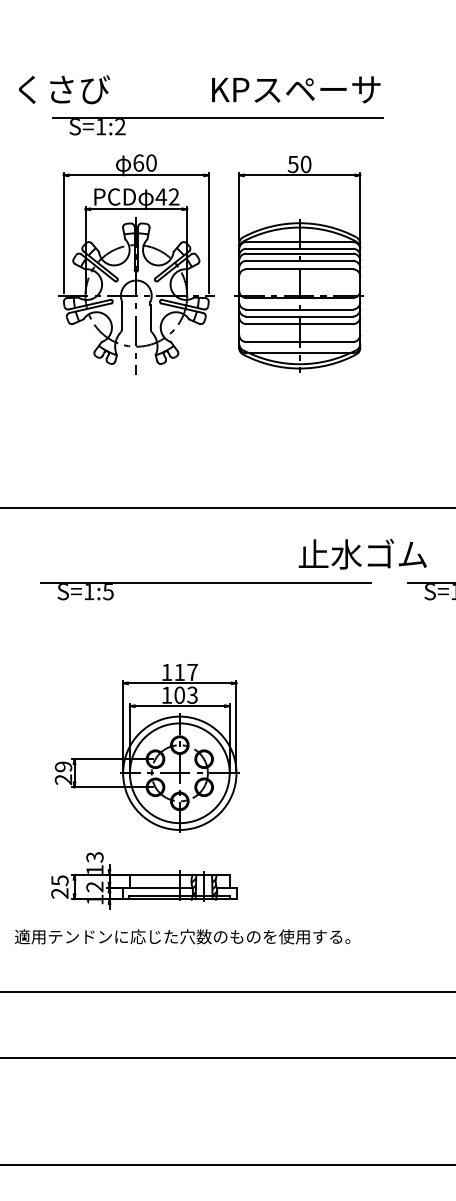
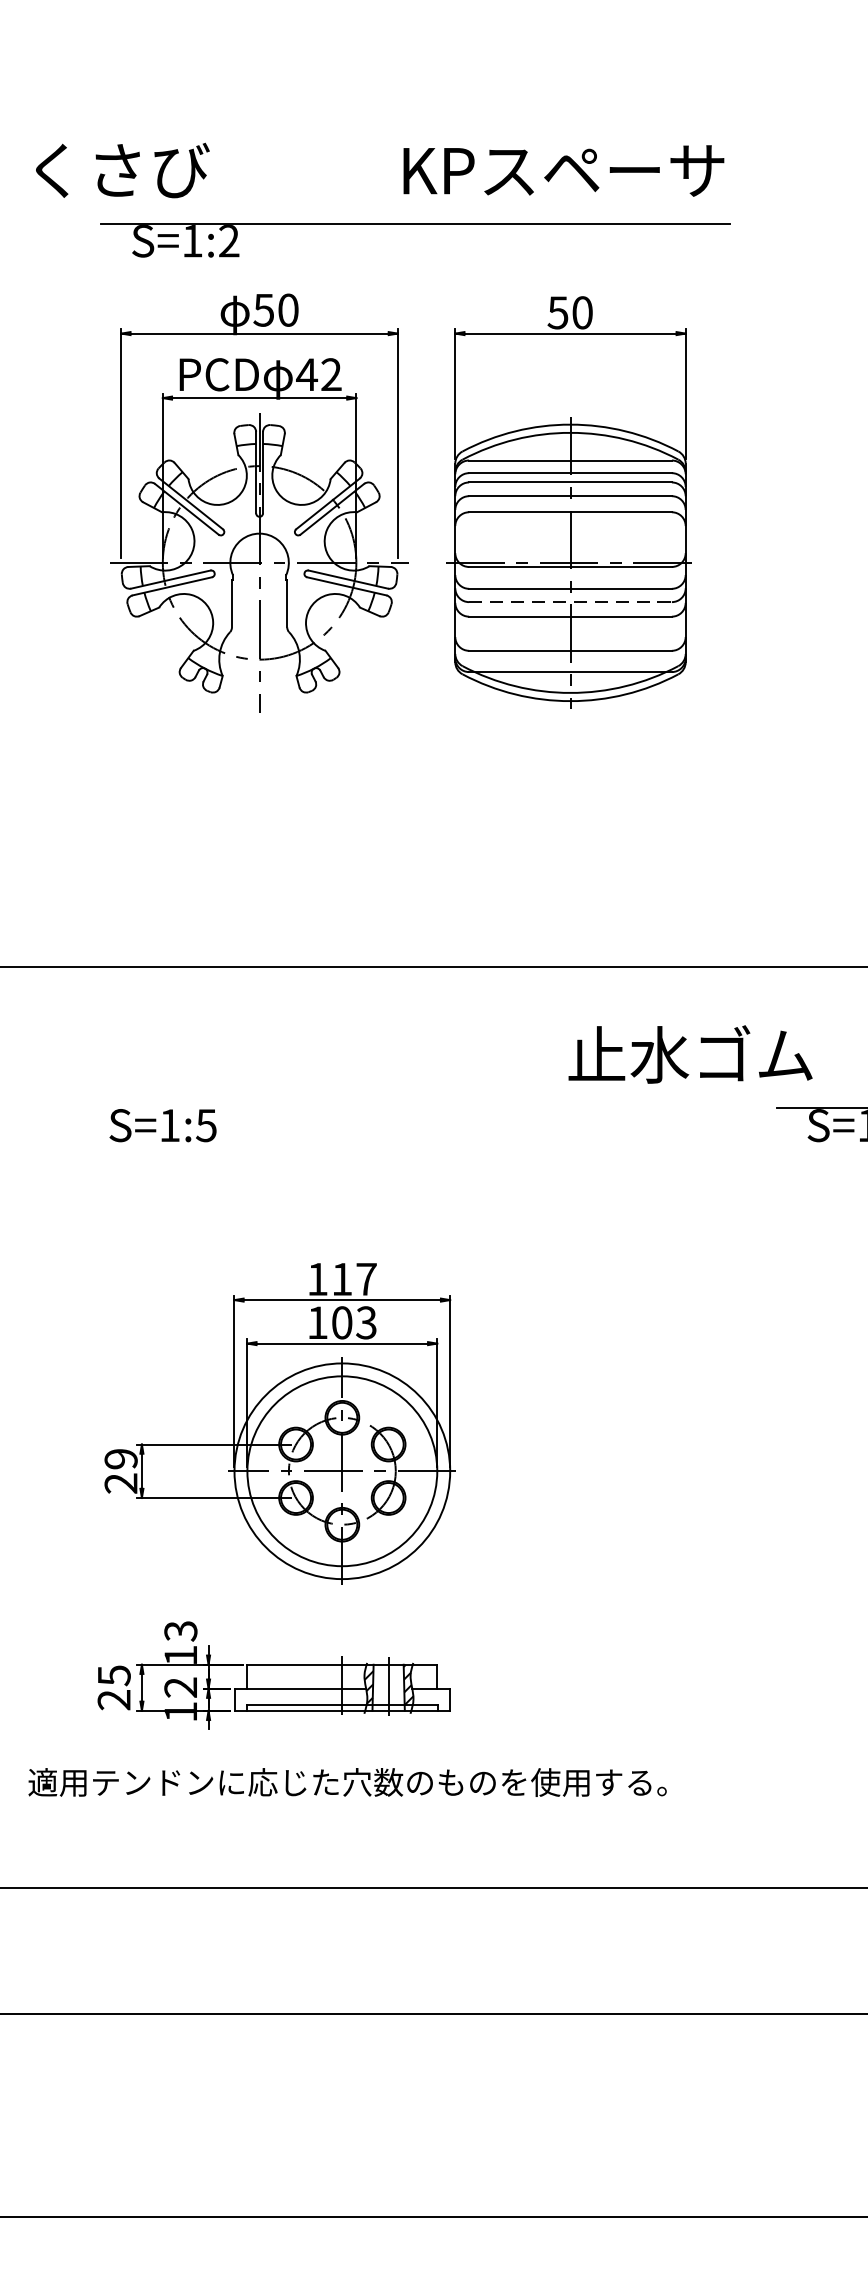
text: (138, 162) -> (263, 309), 60 -> 50
line: (300, 316) -> (571, 602), solid -> dashed
line: (206, 582) -> (393, 1108), removed

